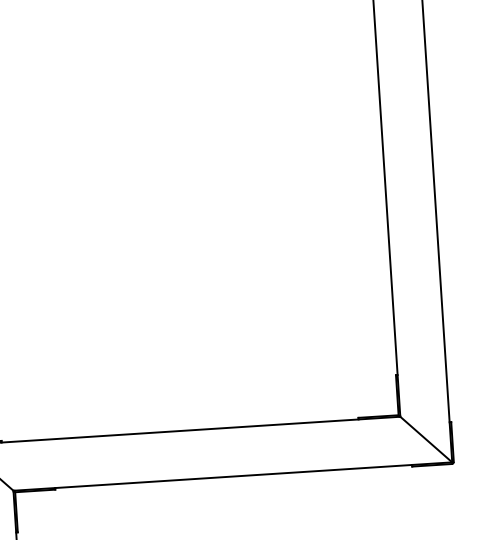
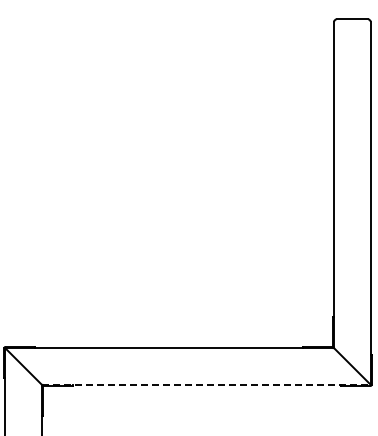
line: (233, 476) -> (206, 384), solid -> dashed

